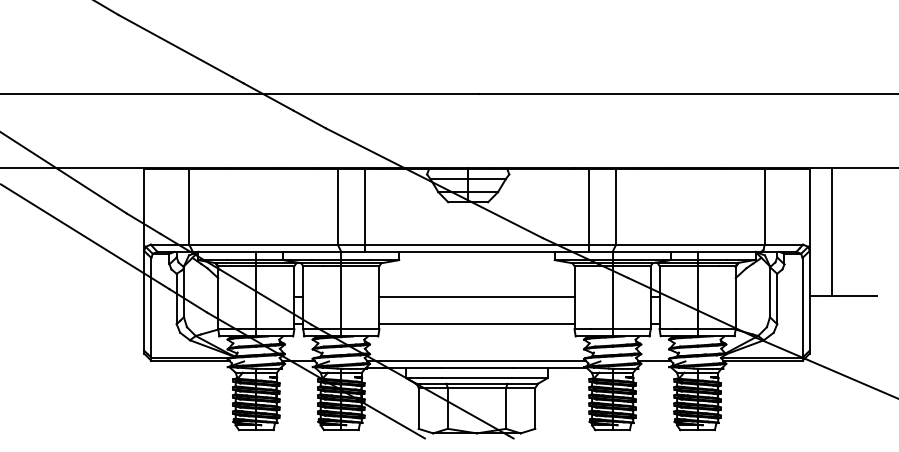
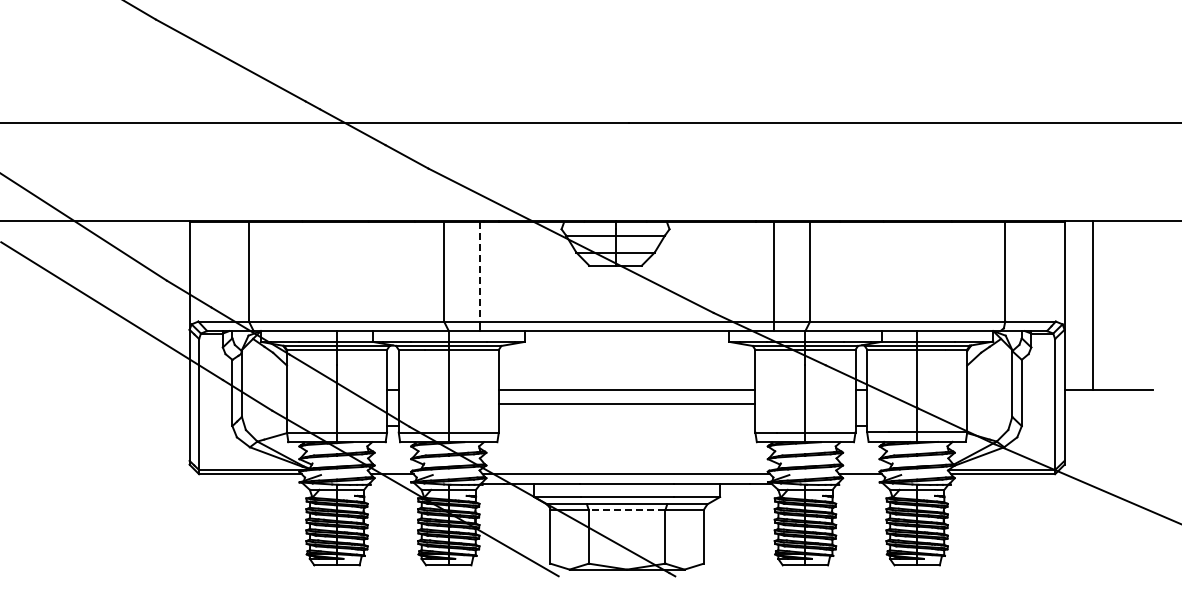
line: (364, 206) -> (479, 271), solid -> dashed
line: (476, 323) -> (626, 403), moved
line: (476, 387) -> (626, 509), solid -> dashed

